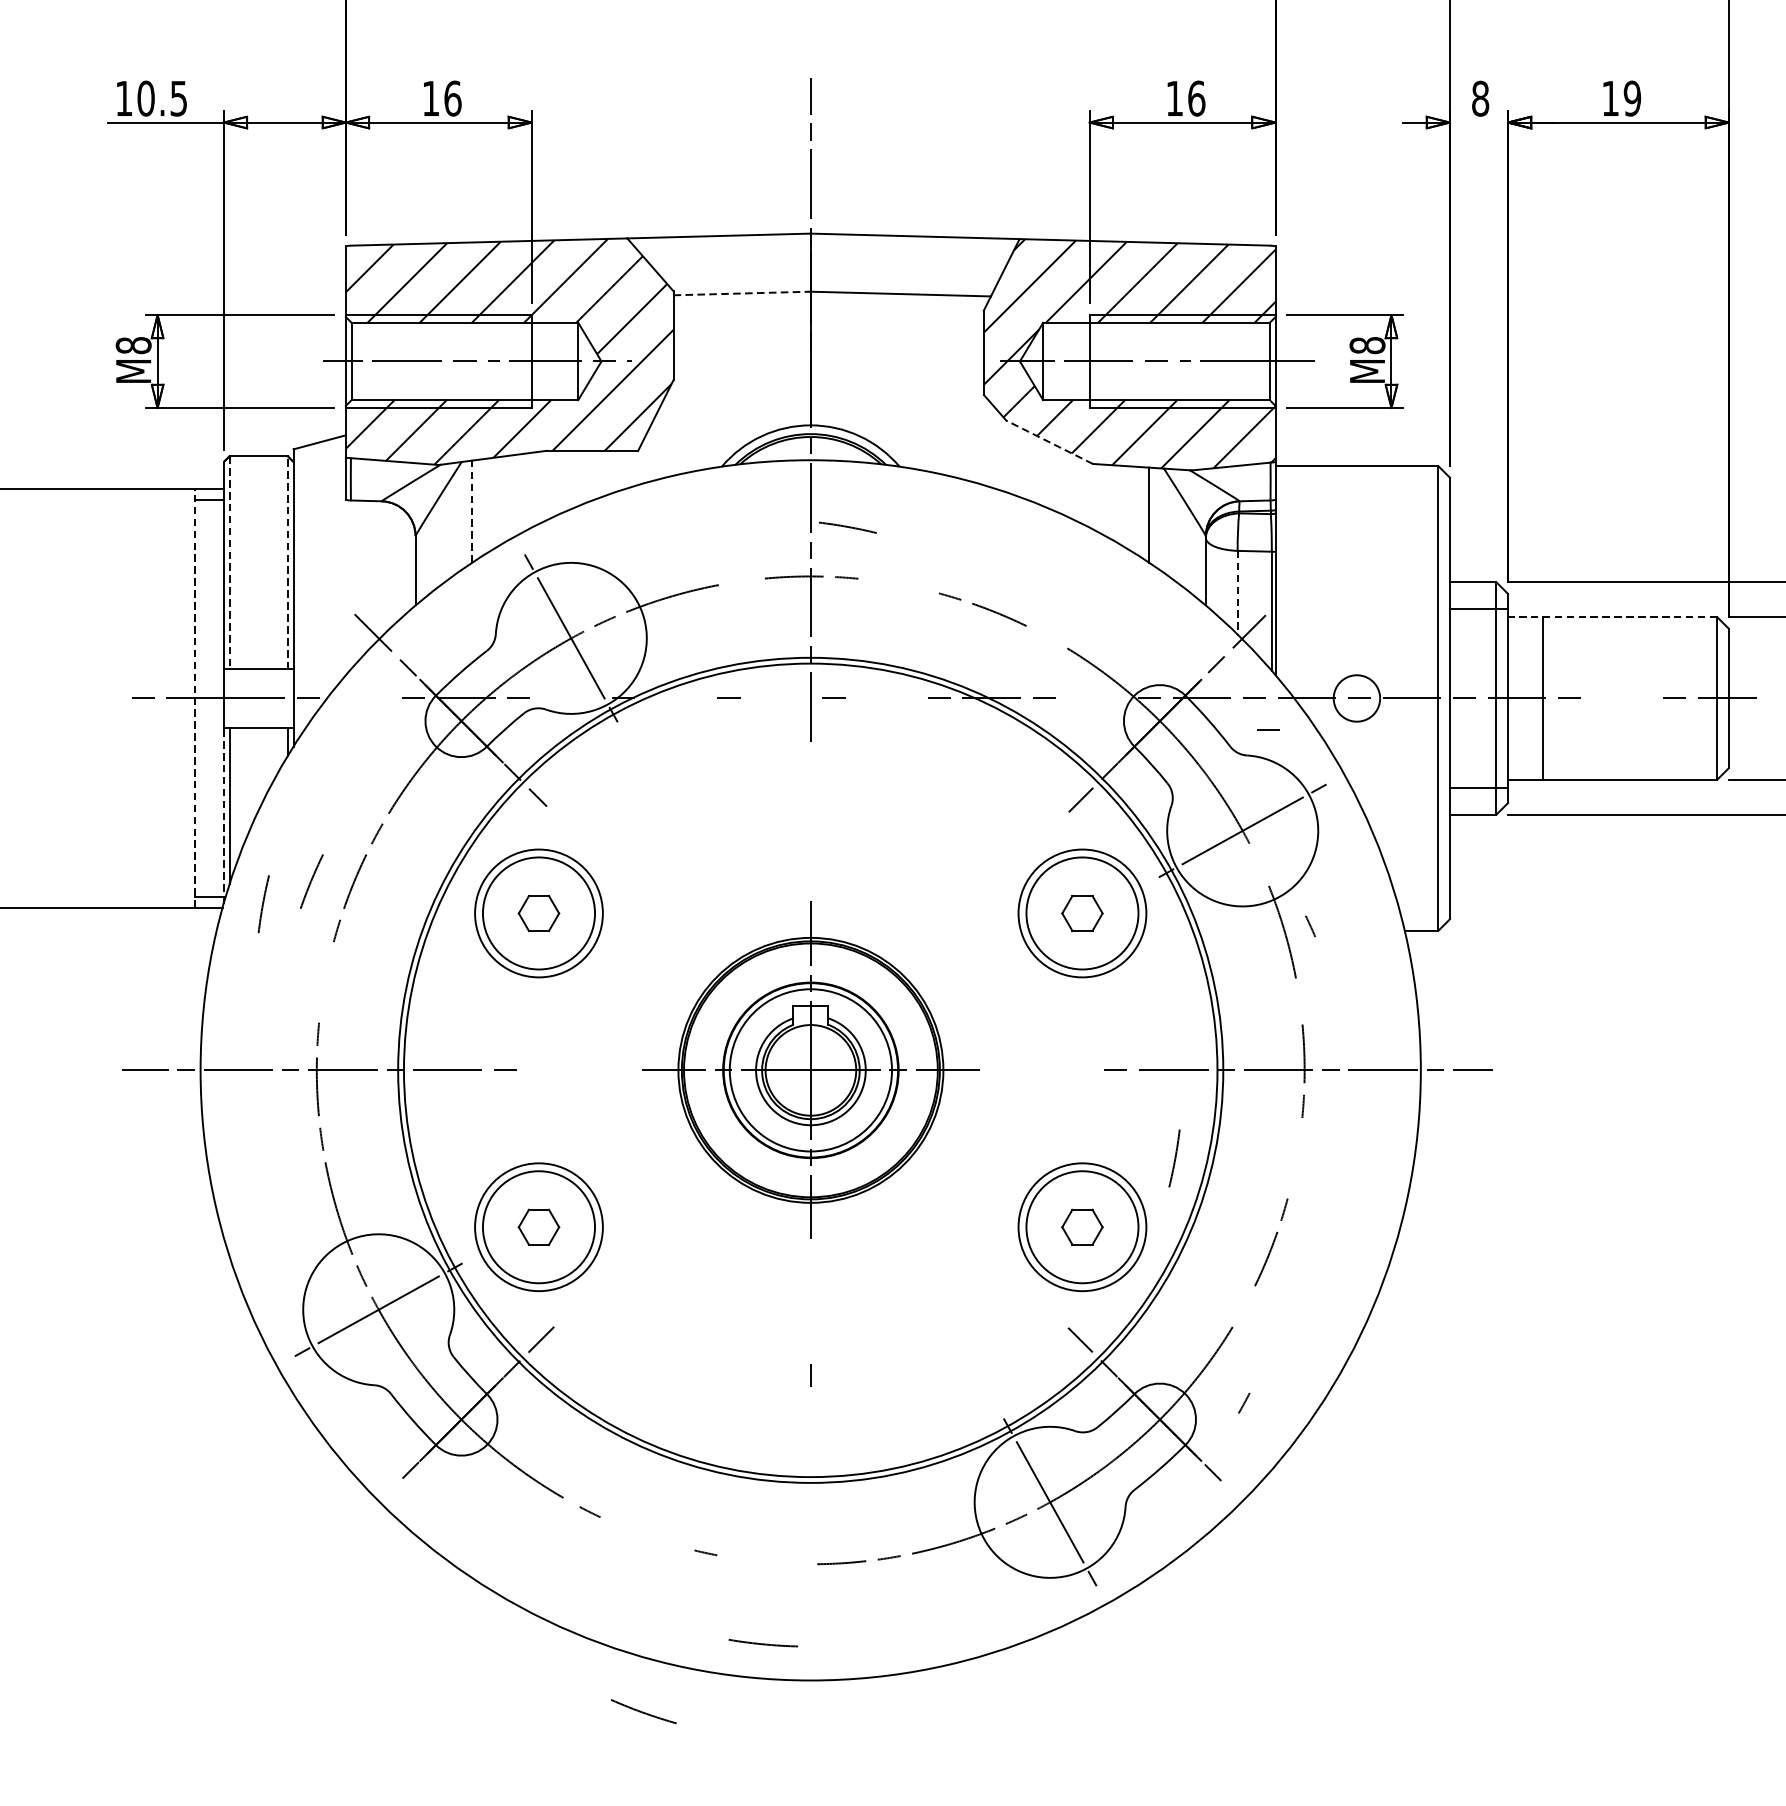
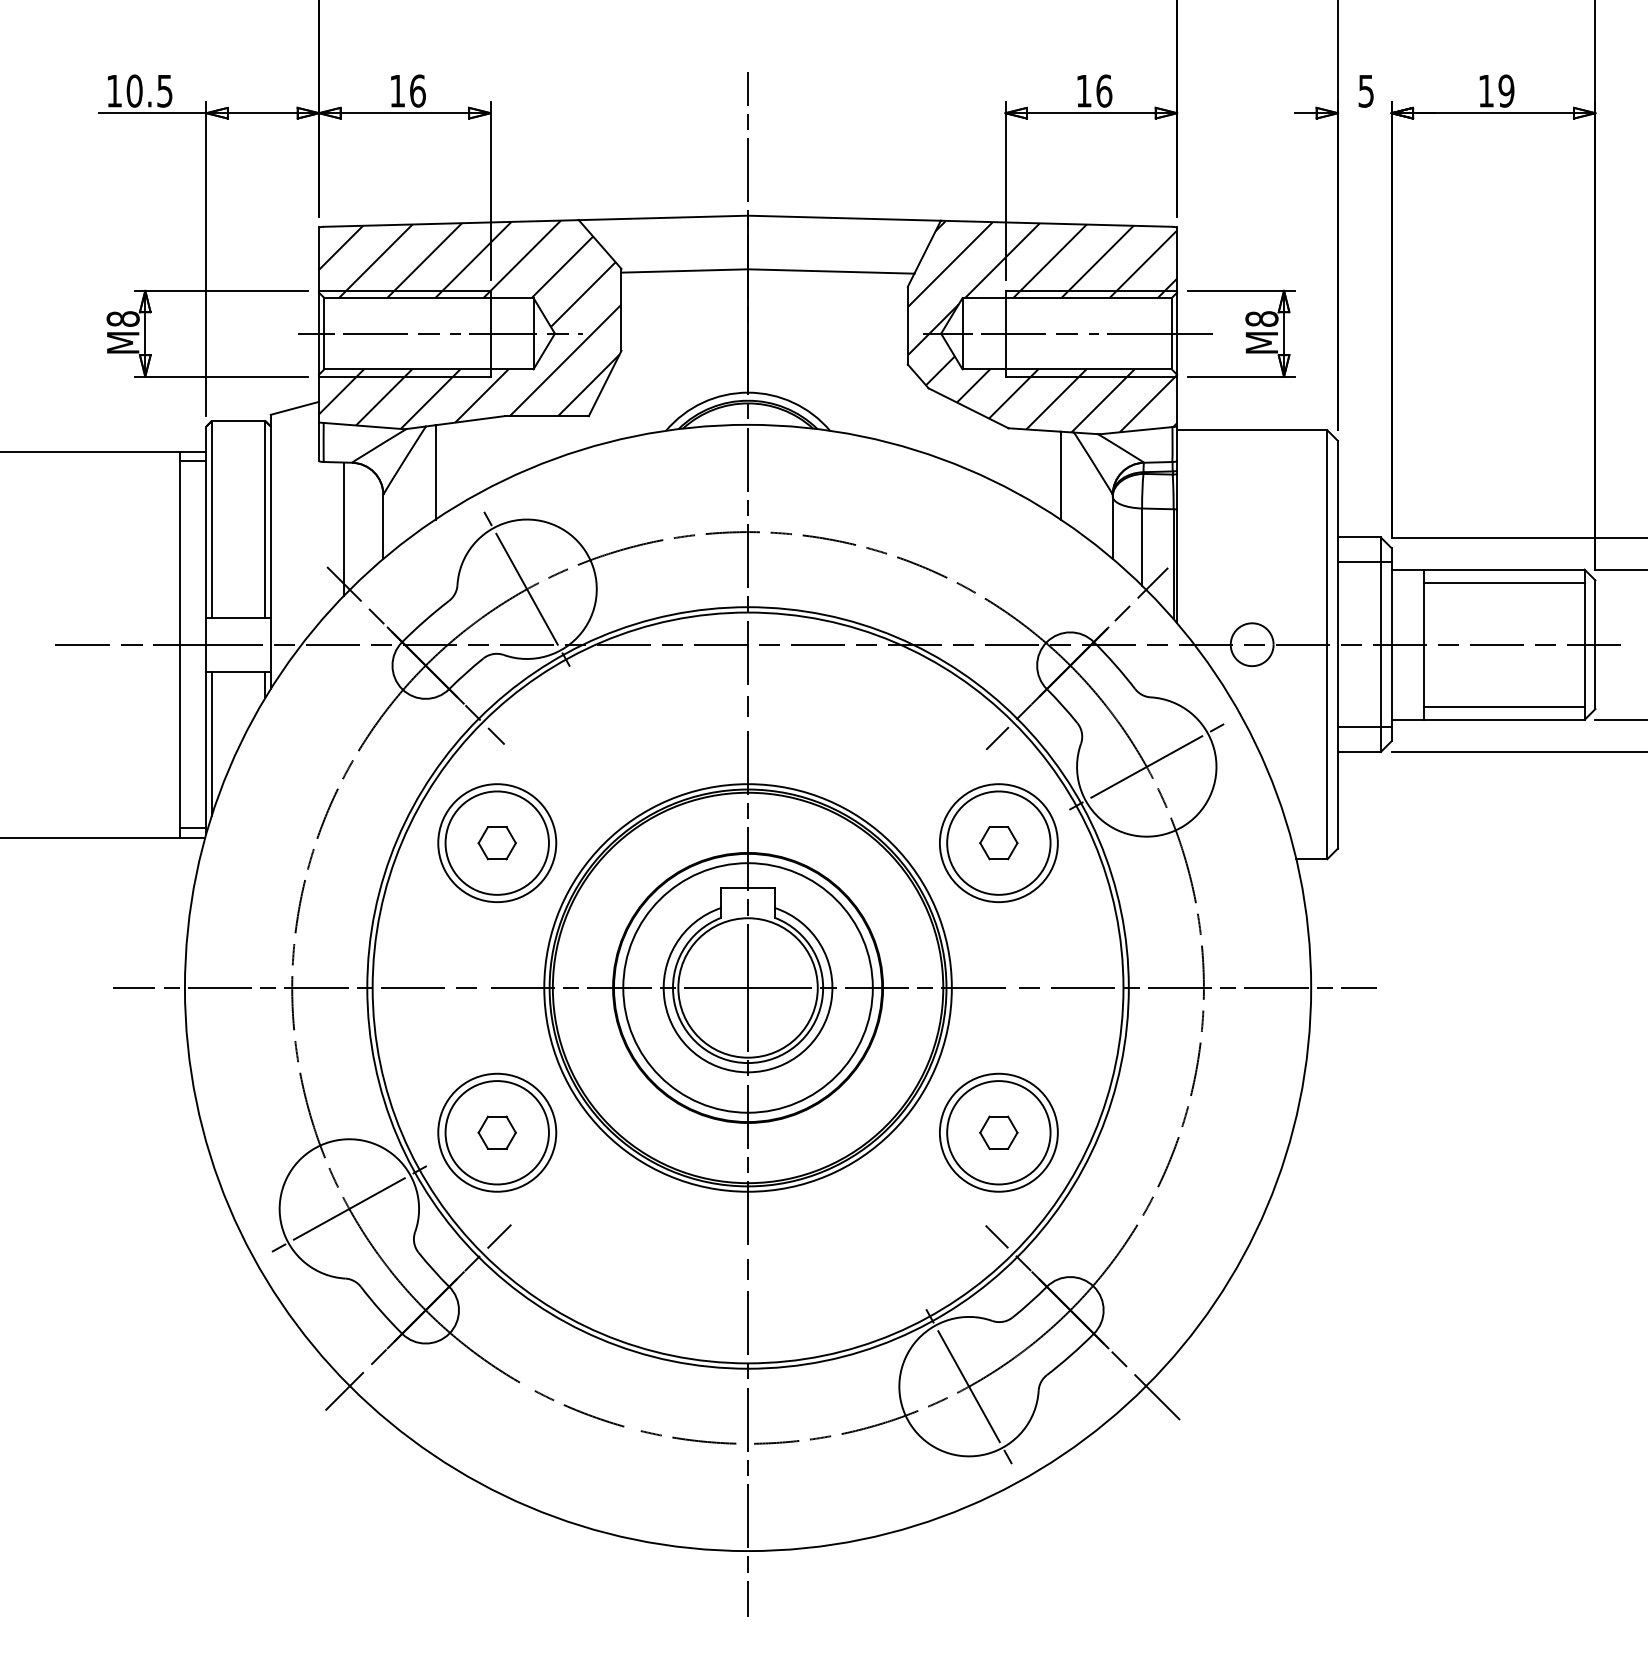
text: (1480, 97) -> (1366, 90), 8 -> 5
line: (742, 292) -> (685, 270), dashed -> solid
line: (1049, 442) -> (968, 408), dashed -> solid
line: (472, 510) -> (435, 471), dashed -> solid
line: (848, 527) -> (829, 539), moved
line: (287, 562) -> (265, 519), dashed -> solid
line: (229, 563) -> (211, 520), dashed -> solid
line: (372, 573) -> (343, 529), added
line: (740, 581) -> (683, 536), added
line: (1238, 593) -> (1142, 547), dashed -> solid
line: (1612, 616) -> (1488, 569), dashed -> solid
line: (1629, 631) -> (1503, 582), added
line: (1046, 636) -> (965, 587), added
line: (89, 698) -> (82, 644), added
line: (194, 698) -> (179, 644), dashed -> solid
line: (361, 698) -> (333, 644), added
line: (571, 698) -> (527, 644), added
line: (676, 698) -> (624, 644), added
line: (781, 698) -> (721, 644), added
line: (887, 698) -> (818, 644), added
line: (1097, 698) -> (1012, 644), added
line: (1621, 698) -> (1496, 644), added
line: (1268, 729) -> (1170, 673), removed
line: (810, 765) -> (747, 706), added
line: (1629, 765) -> (1503, 706), added
line: (223, 815) -> (206, 752), dashed -> solid
line: (311, 881) -> (287, 813), removed
line: (262, 904) -> (299, 906), moved
line: (1310, 925) -> (1162, 797), moved
line: (1299, 1000) -> (1199, 923), added
part: (811, 1069) -> (748, 987), size x1.67
line: (1174, 1157) -> (1195, 1068), moved
line: (1243, 1402) -> (1147, 1205), moved
line: (373, 1507) -> (344, 1391), added
line: (1256, 1516) -> (1159, 1399), added
line: (811, 1574) -> (748, 1453), added
arc: (763, 1643) -> (704, 1440), moved
arc: (643, 1711) -> (593, 1415), moved

